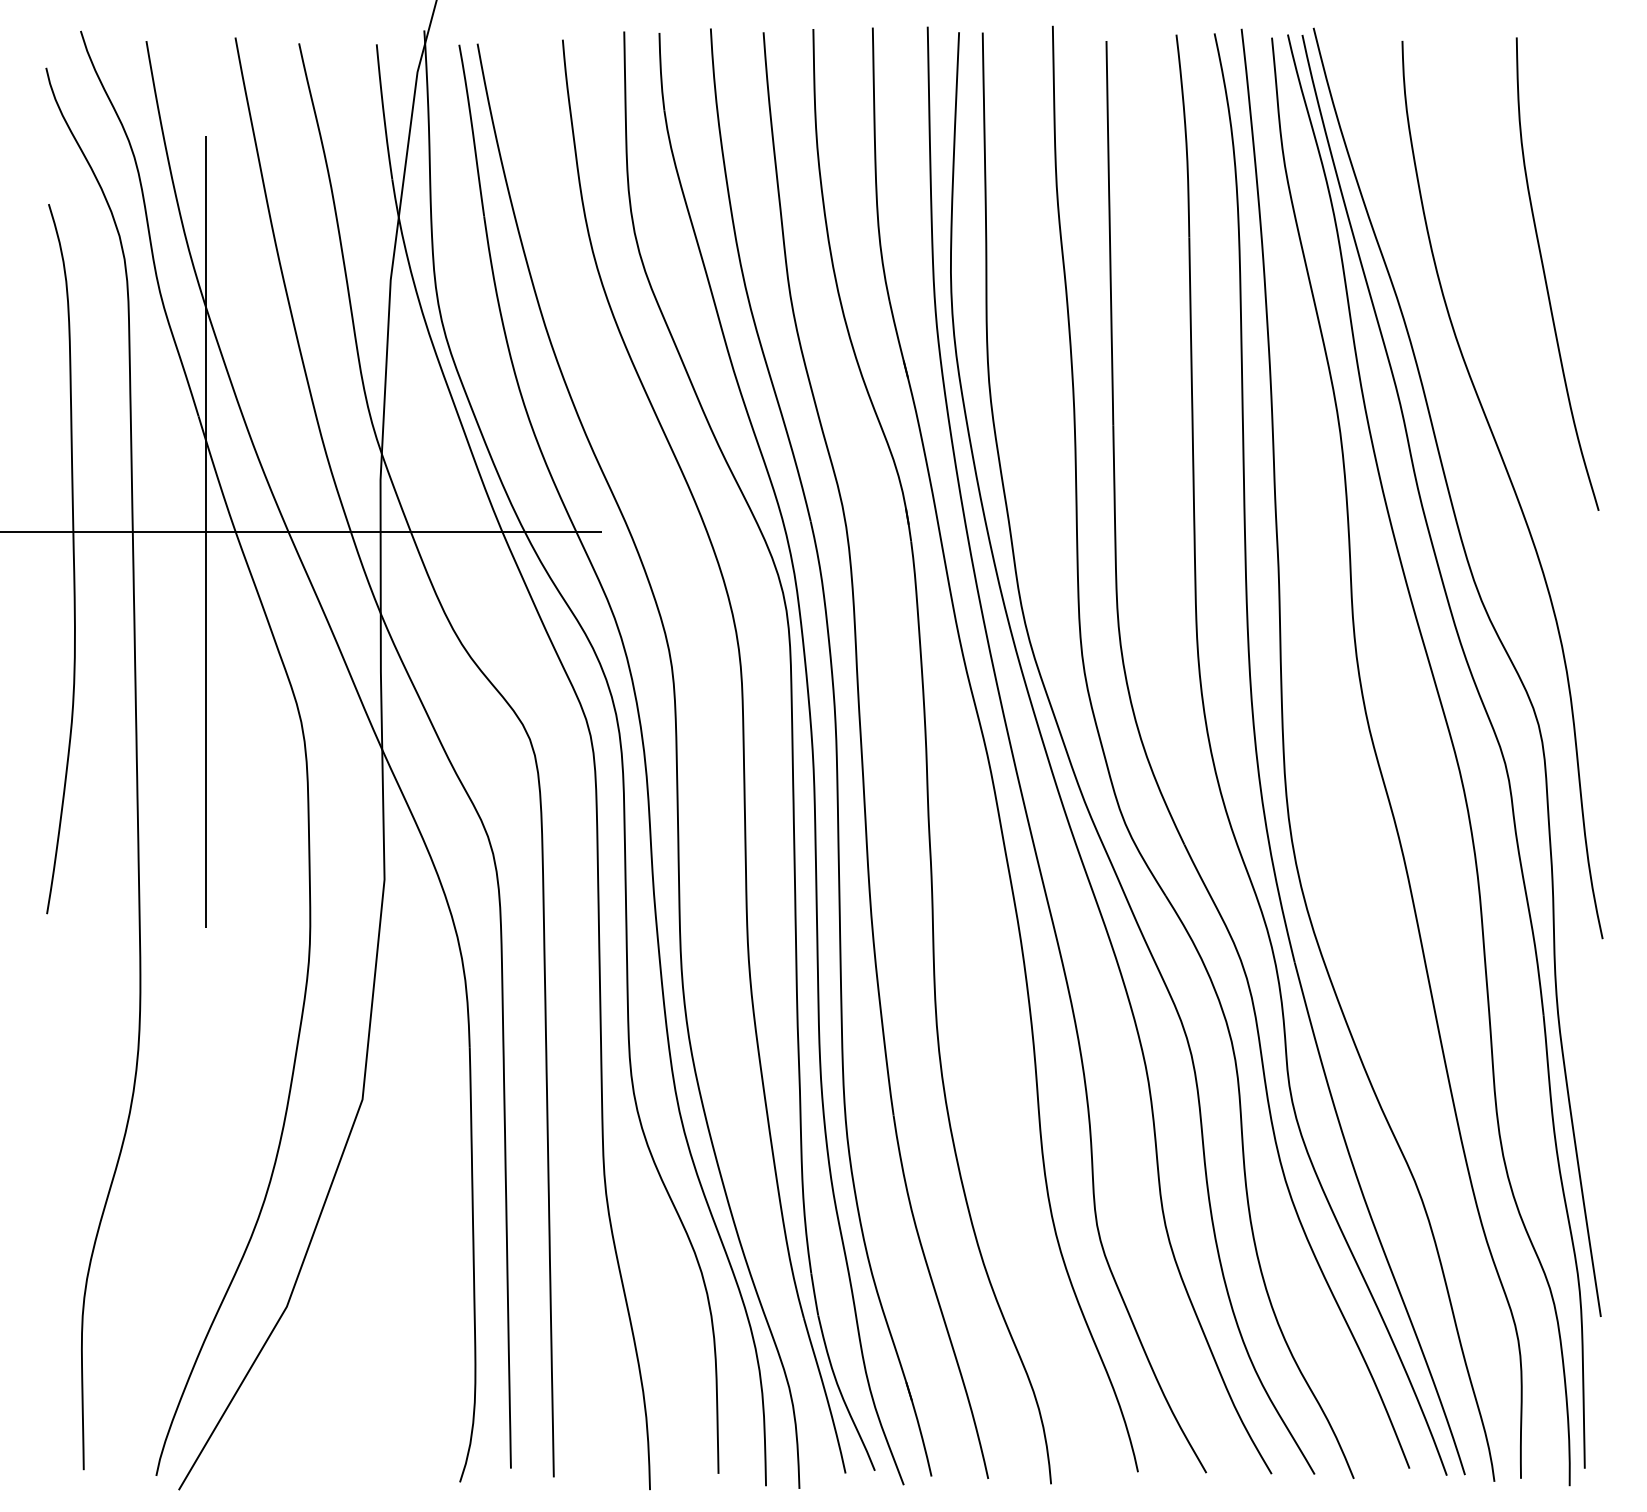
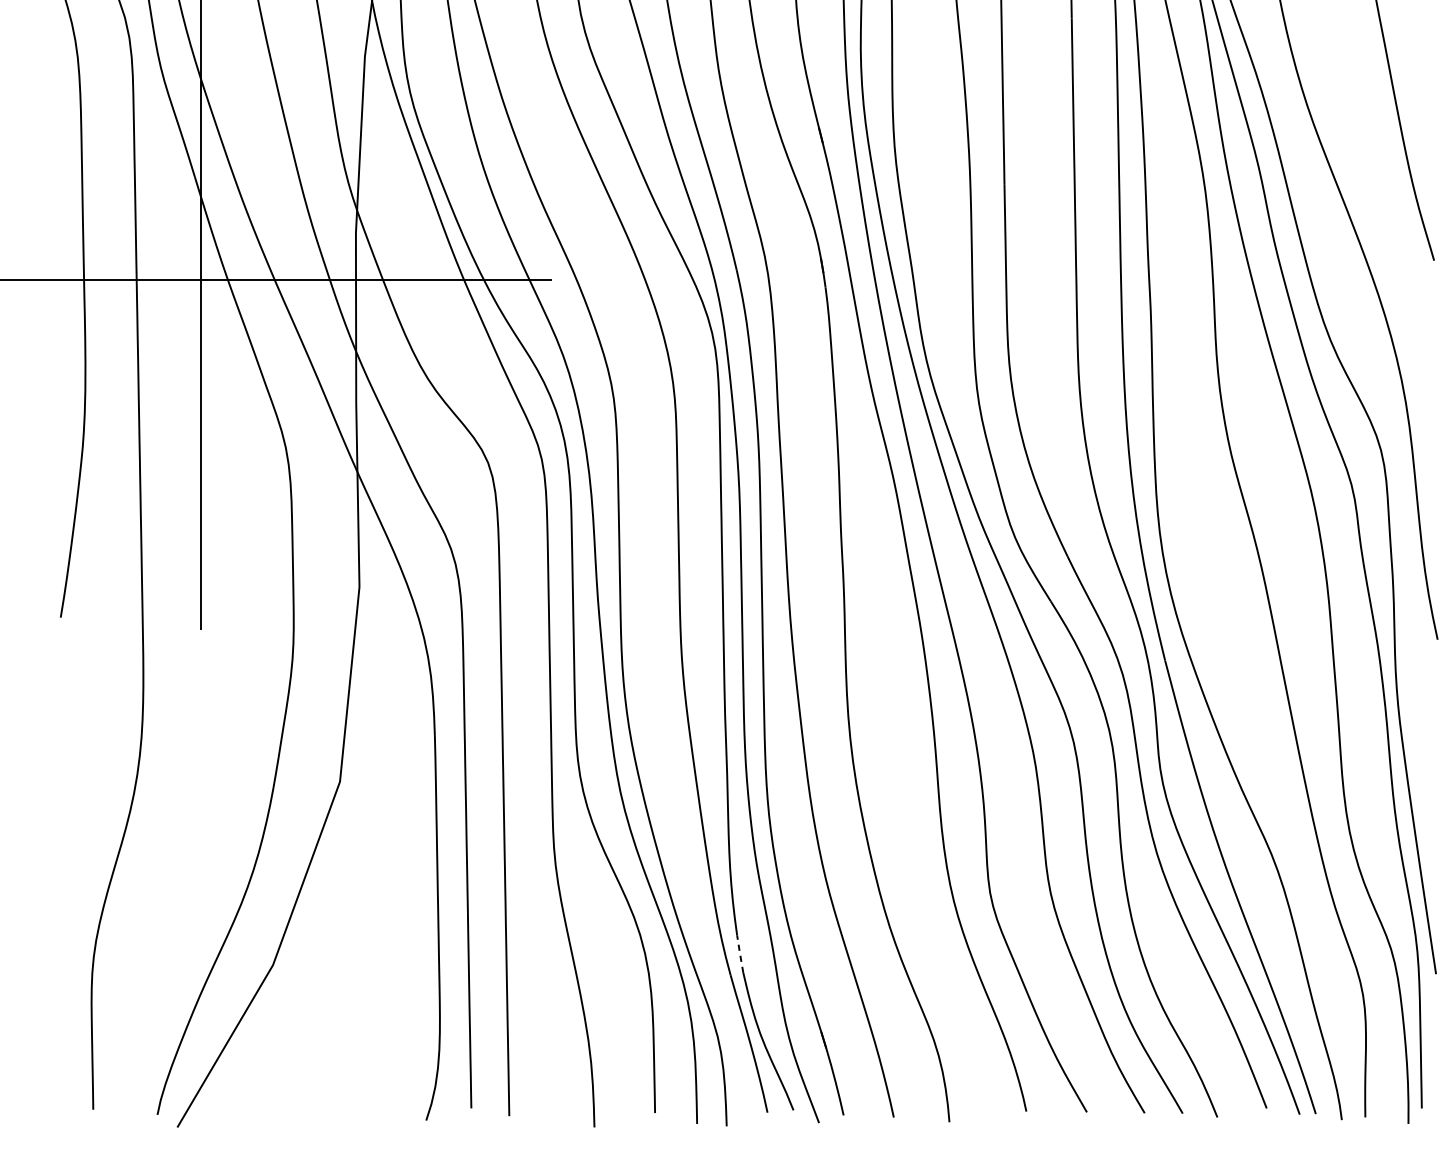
line: (814, 1294) -> (740, 954), solid -> dashed

